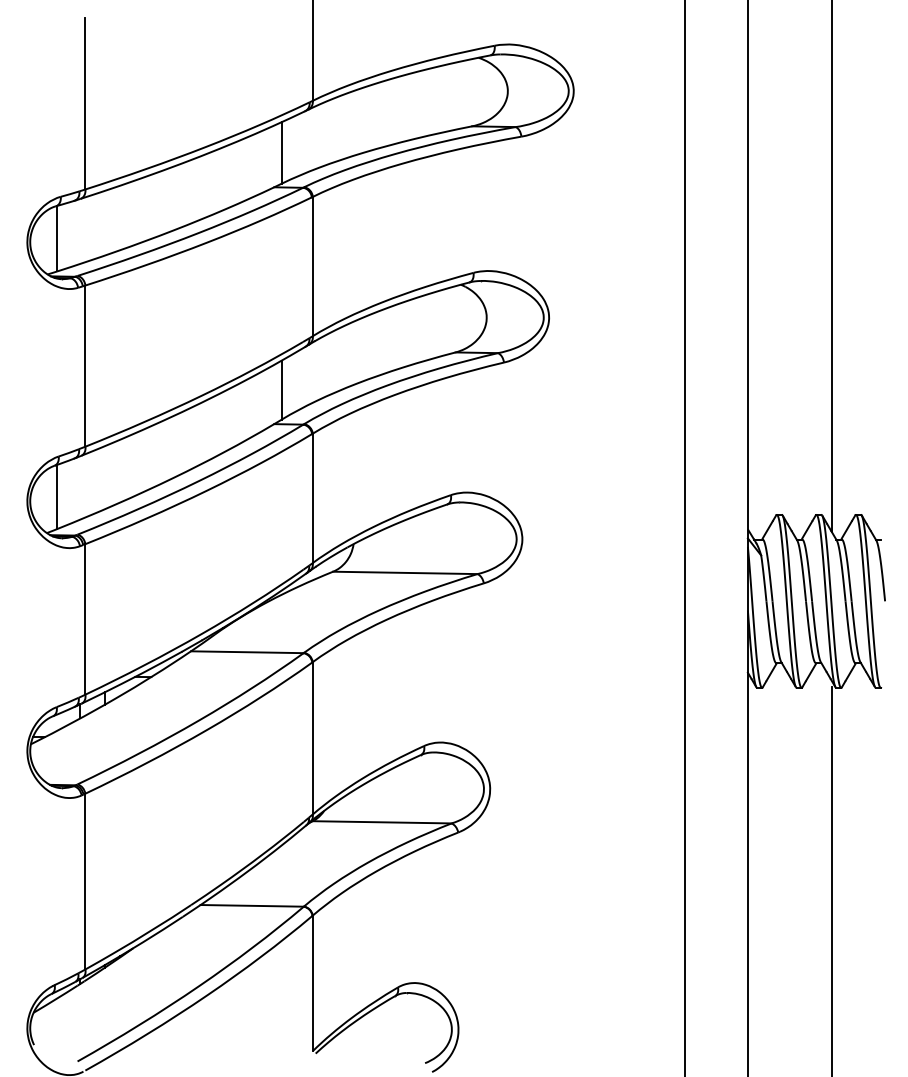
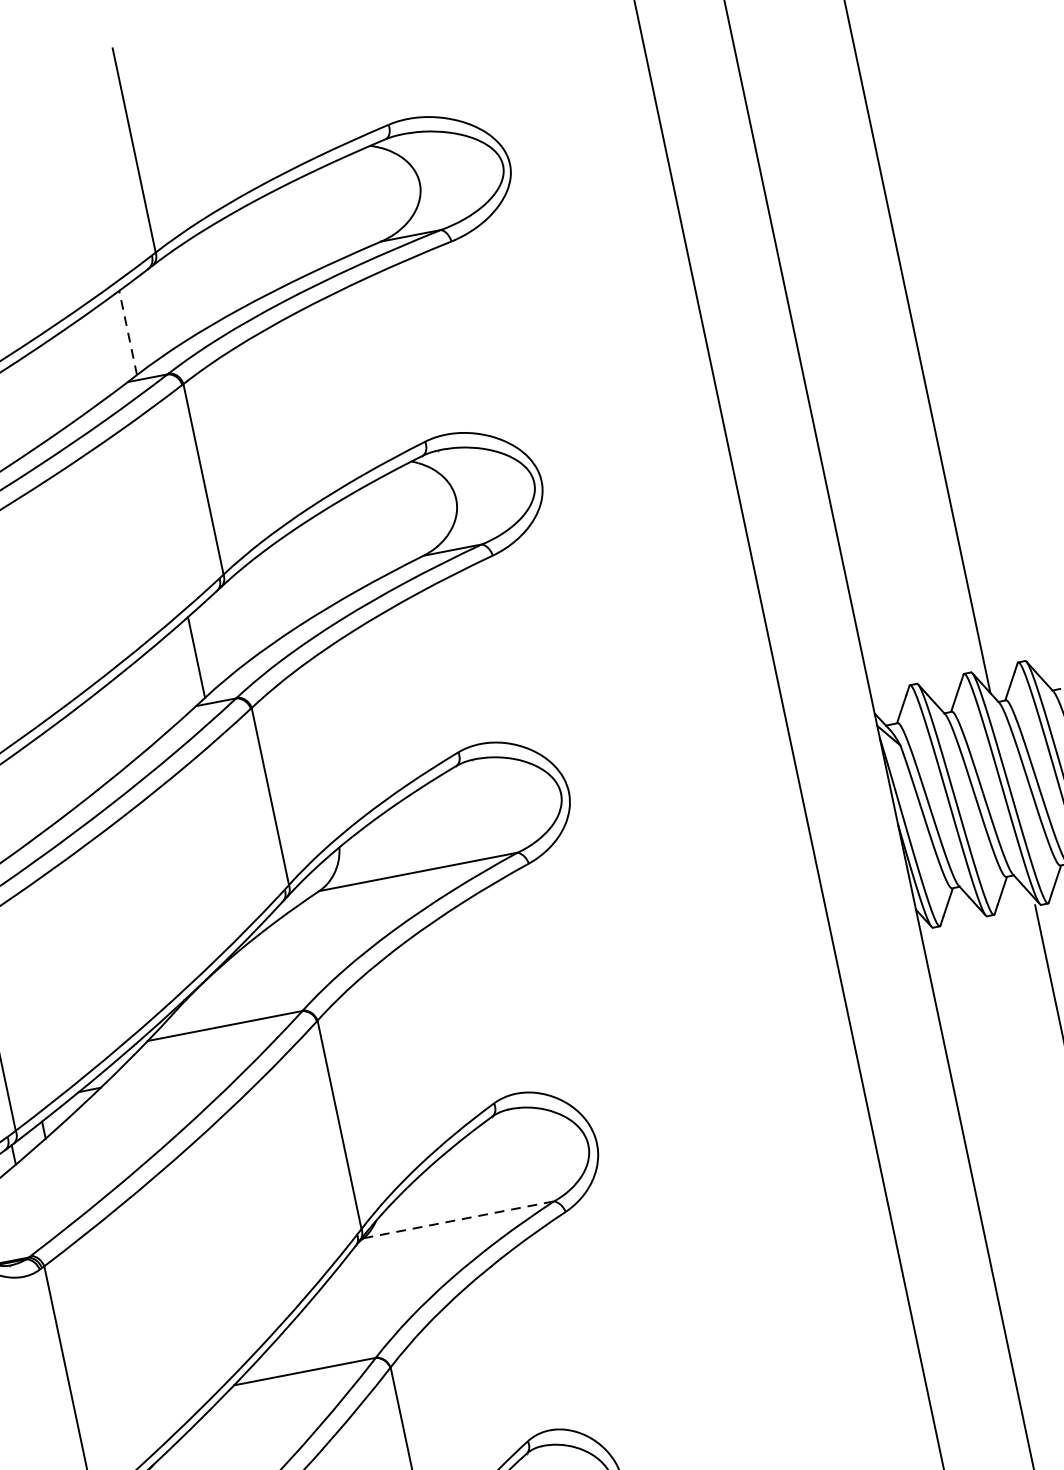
line: (281, 152) -> (127, 332), solid -> dashed
line: (382, 822) -> (459, 1220), solid -> dashed

